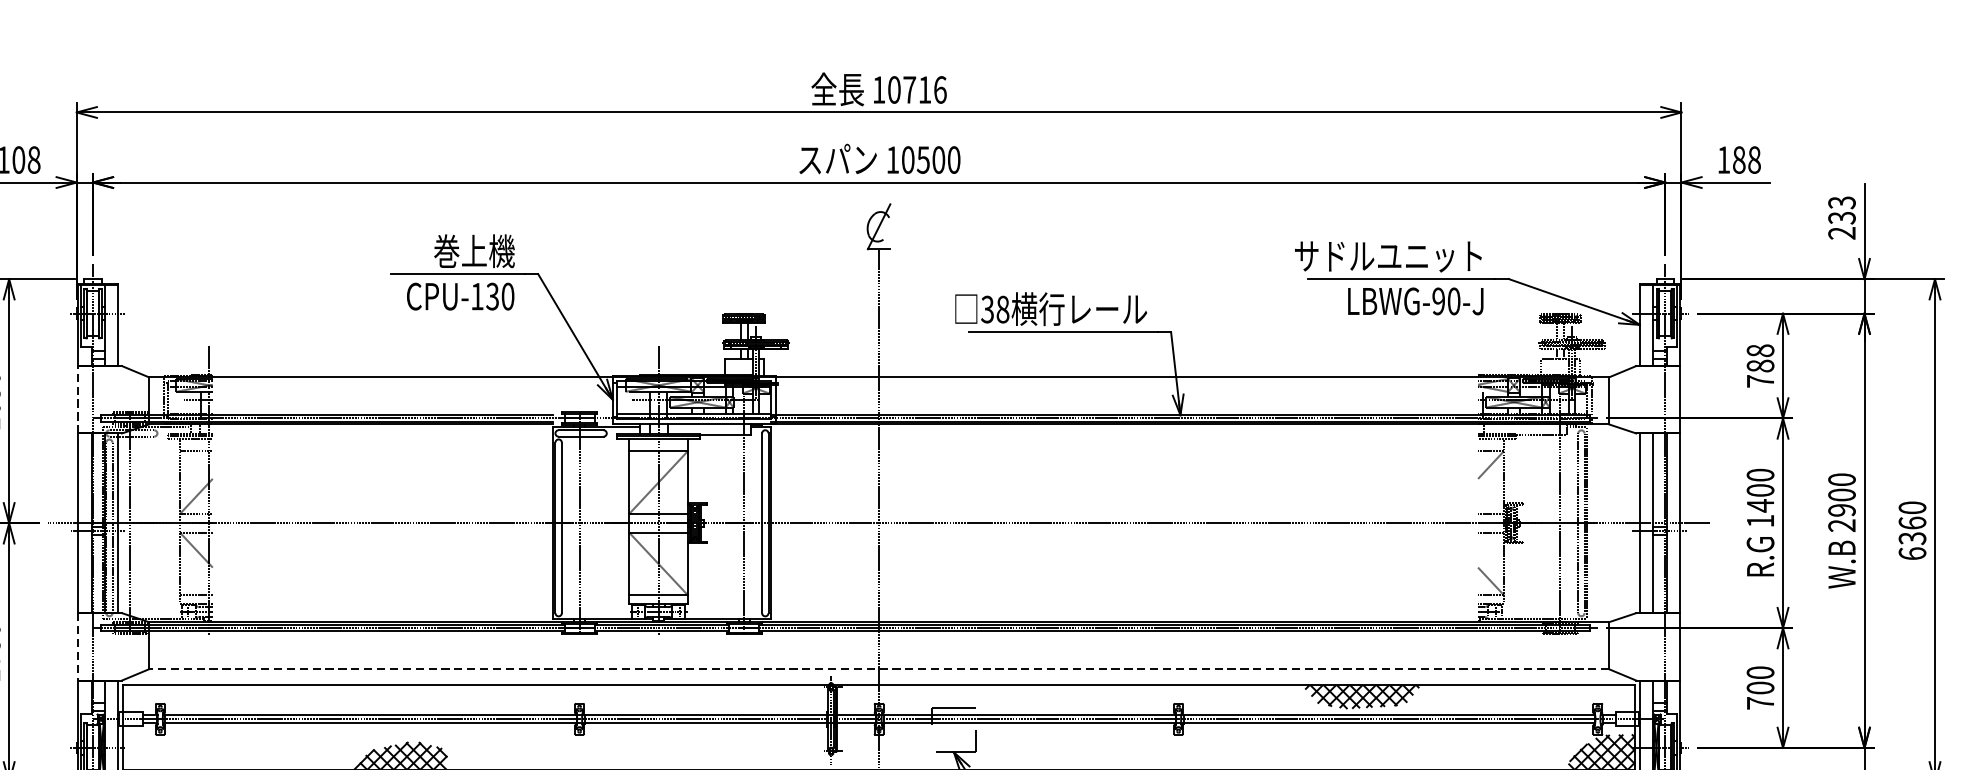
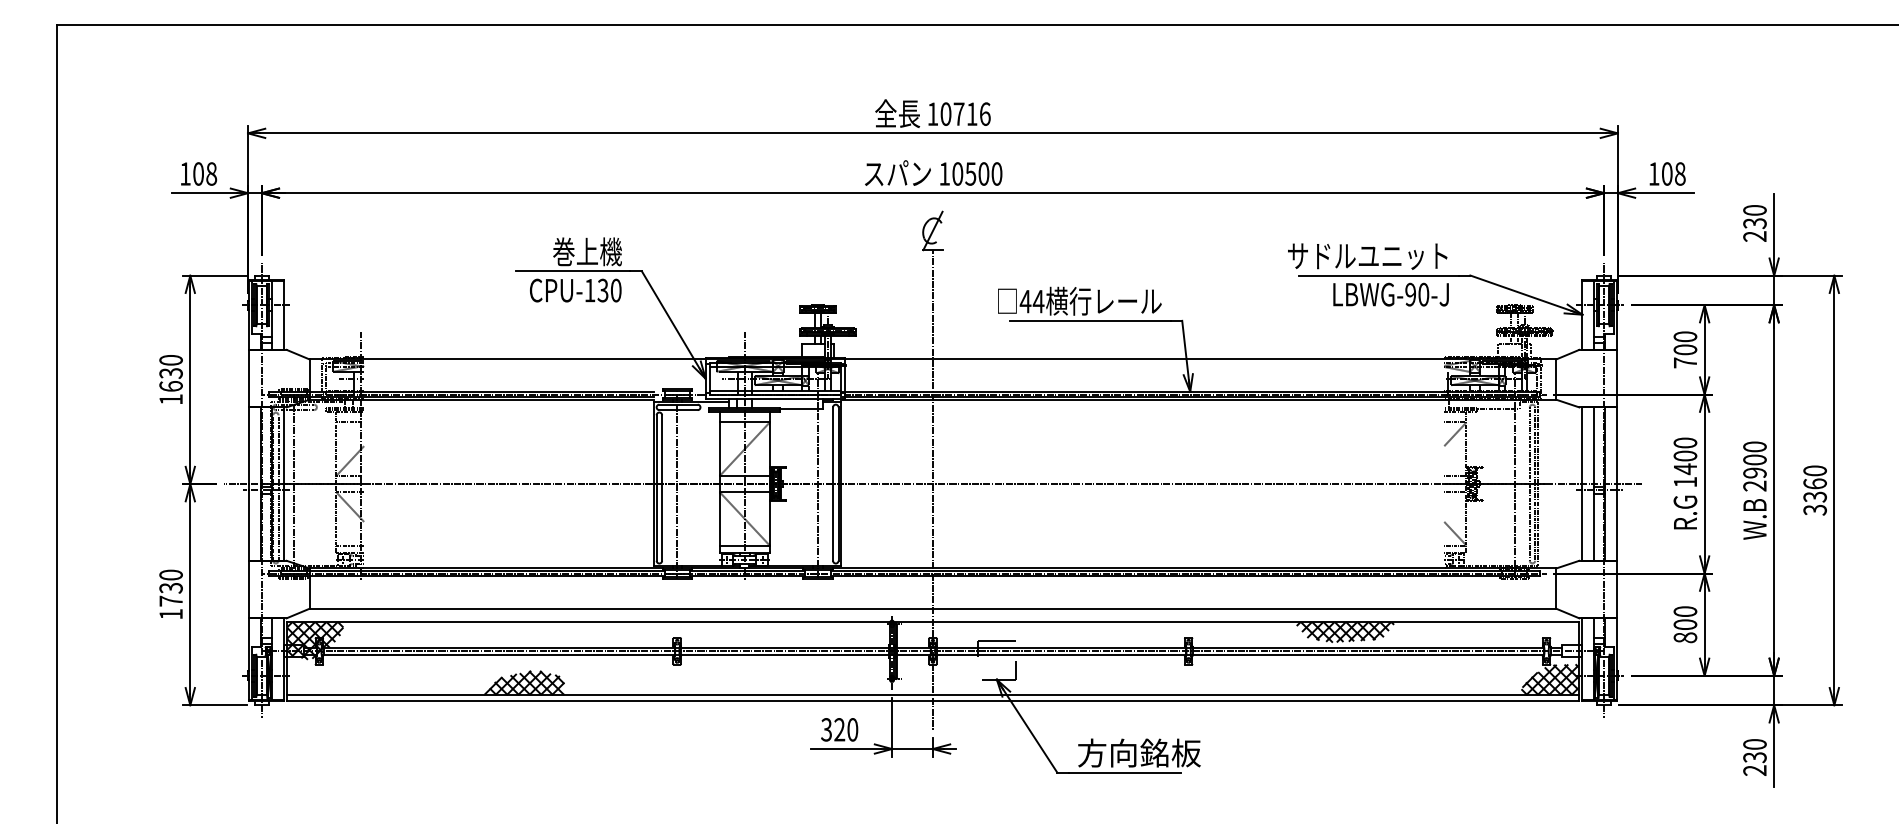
text: (1738, 160) -> (1666, 174), 188 -> 108
text: (1841, 202) -> (1754, 210), 233 -> 230
text: (994, 309) -> (1031, 301), 38 -> 44
text: (1760, 358) -> (1685, 343), 788 -> 700
line: (78, 399) -> (249, 378), dashed -> solid
text: (1911, 553) -> (1814, 509), 6360 -> 3360
line: (78, 646) -> (249, 589), dashed -> solid
line: (878, 669) -> (932, 608), dashed -> solid
text: (1760, 702) -> (1685, 637), 700 -> 800
hatch: (155, 706) -> (315, 640), added

